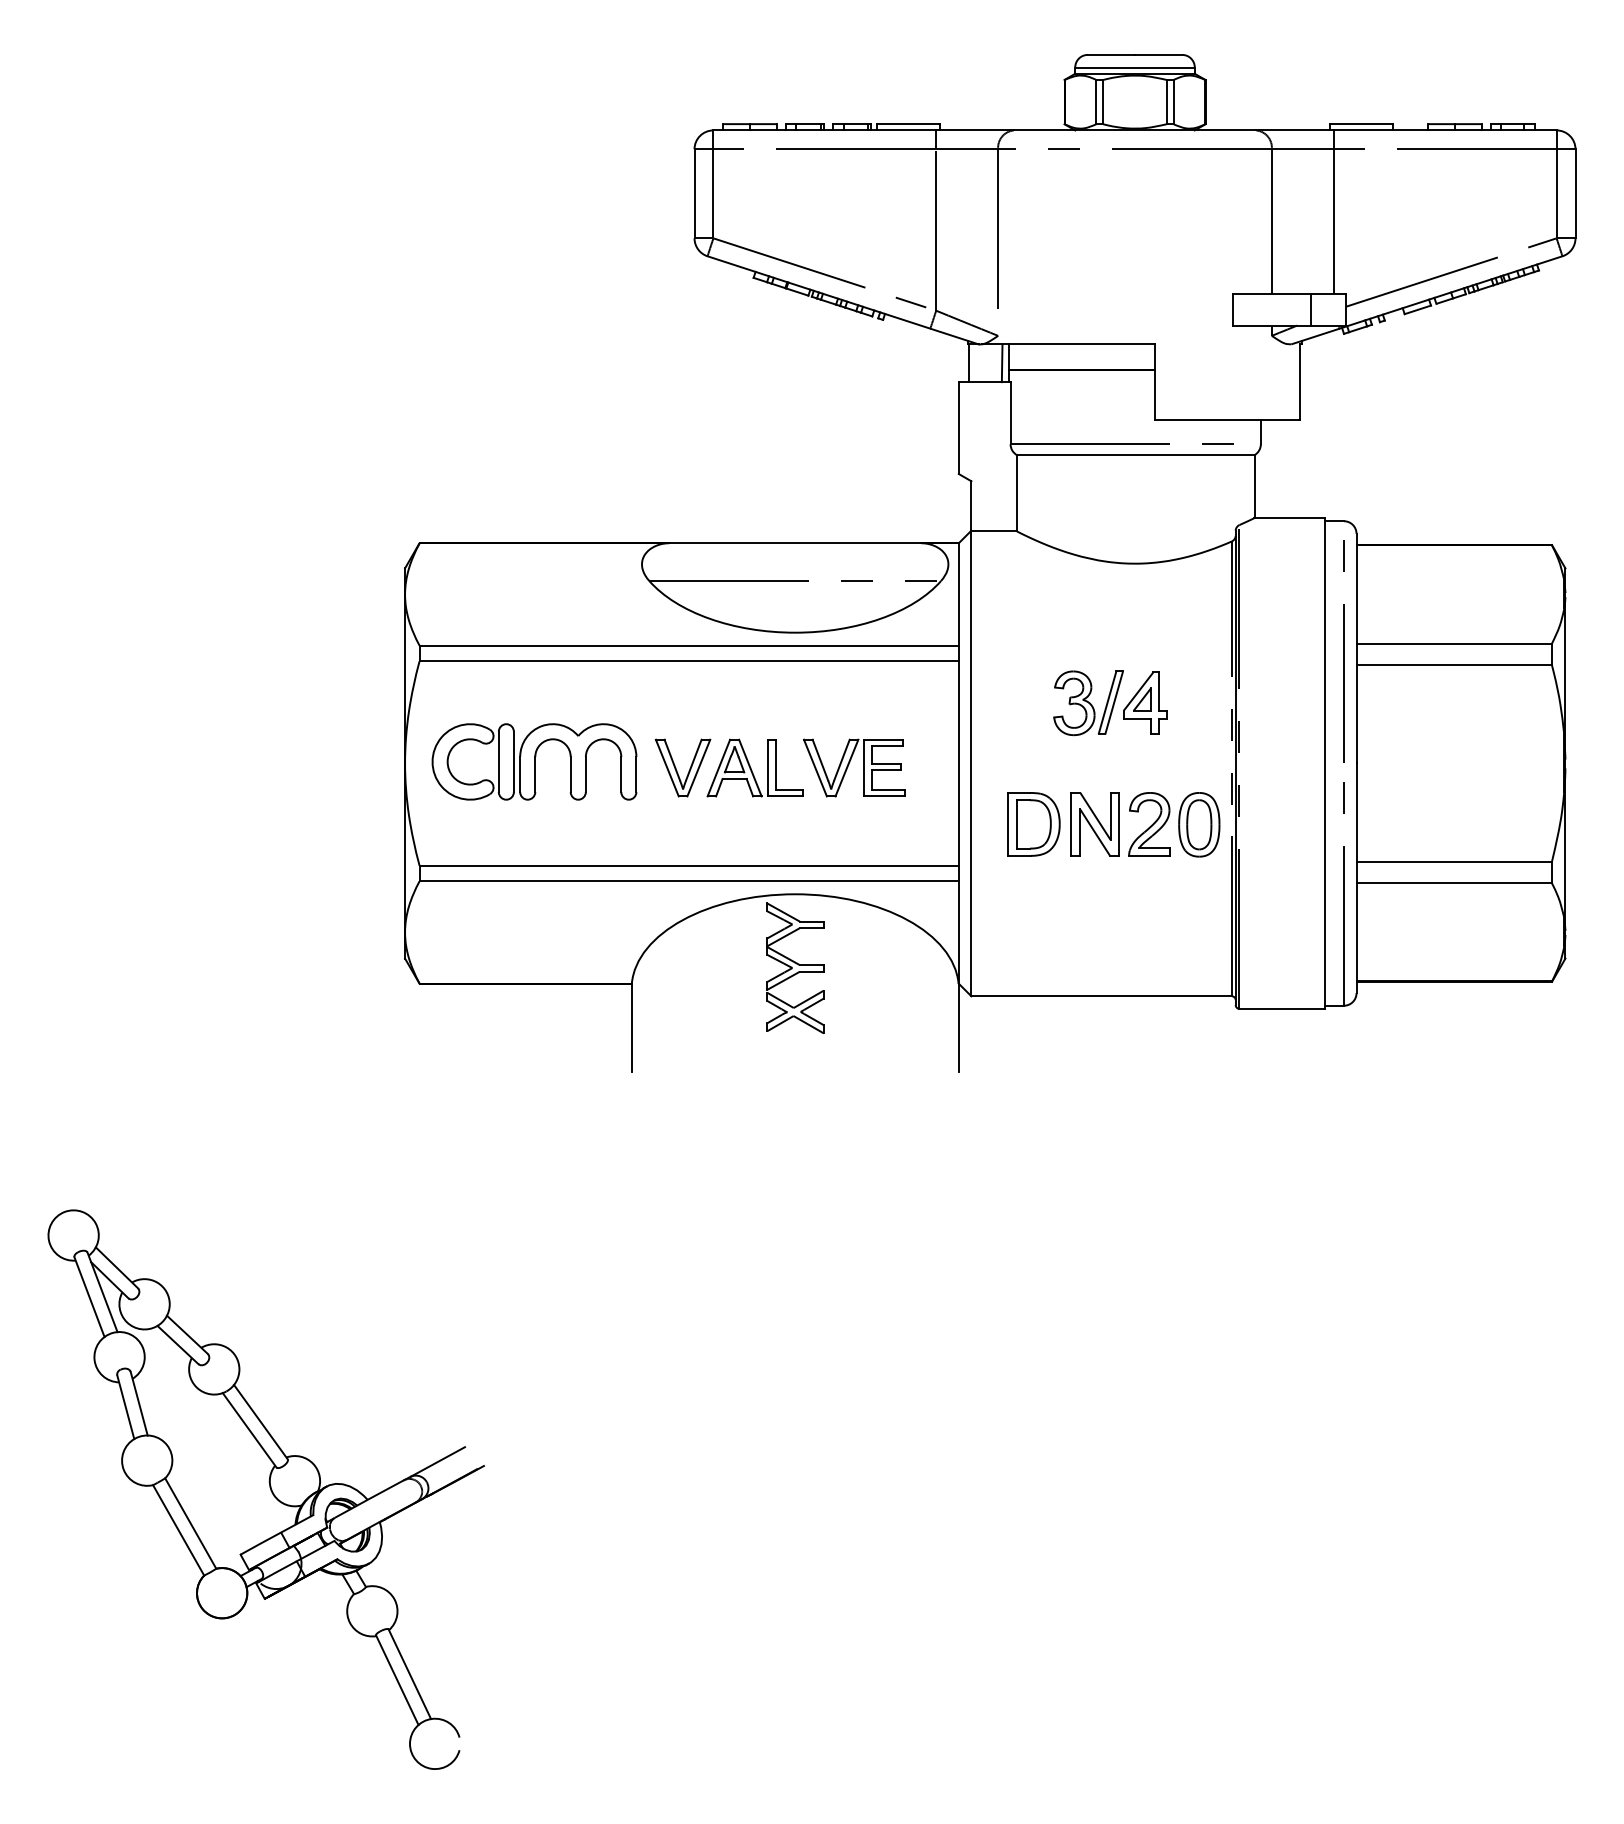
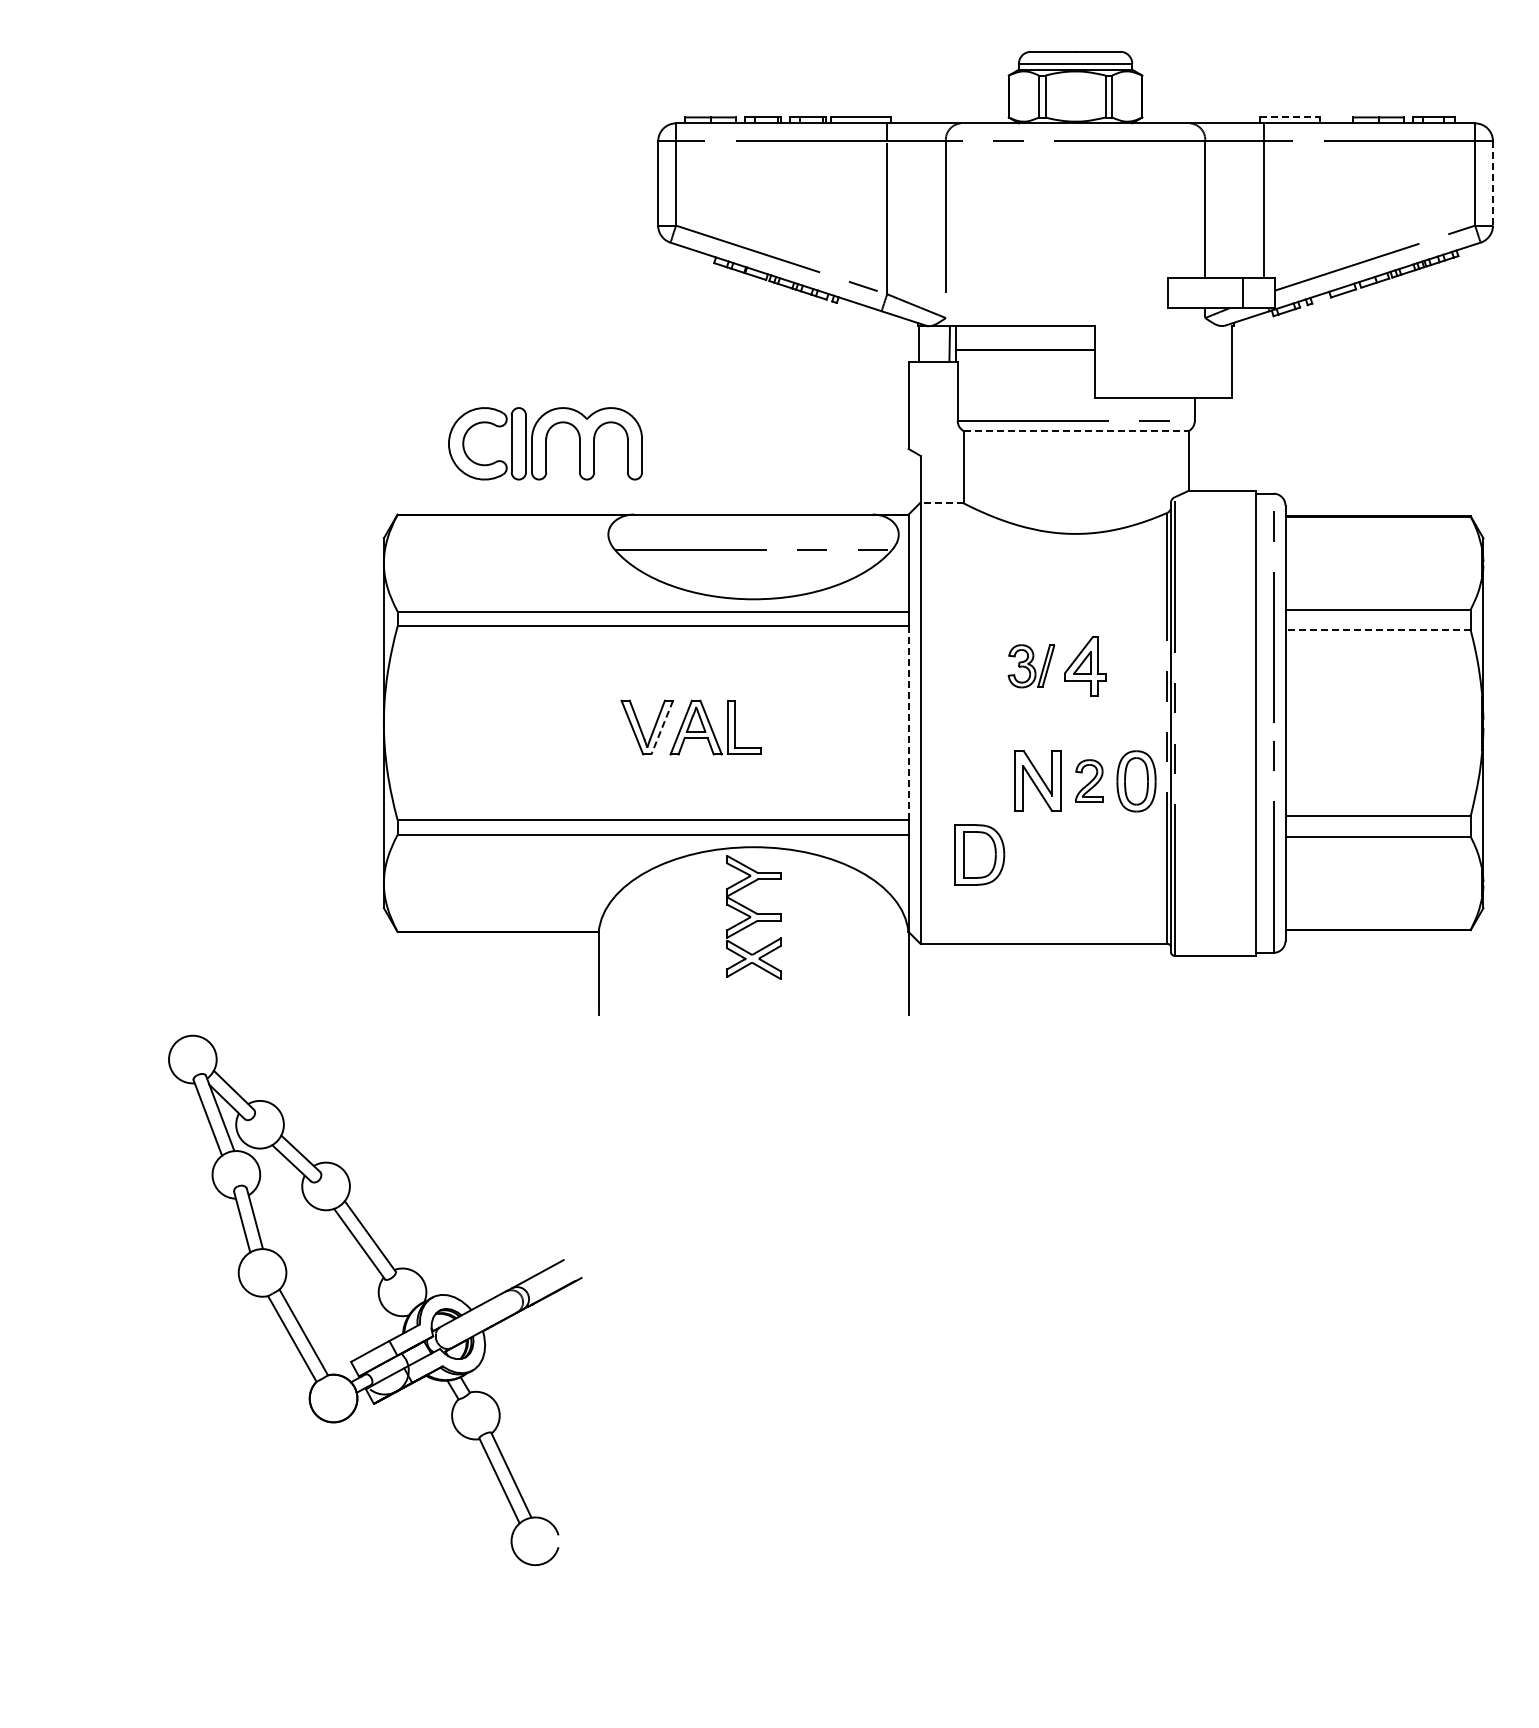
line: (1361, 124) -> (1290, 117), solid -> dashed
line: (1576, 193) -> (1493, 183), solid -> dashed
line: (1135, 455) -> (1076, 431), solid -> dashed
line: (994, 531) -> (942, 503), solid -> dashed
line: (1454, 665) -> (1378, 630), solid -> dashed
part: (1088, 703) -> (1031, 666), size x0.7
part: (534, 761) -> (545, 443), moved
line: (958, 763) -> (908, 723), solid -> dashed
line: (699, 767) -> (662, 727), solid -> dashed
part: (854, 767) -> (809, 727), removed
part: (1033, 823) -> (979, 854), moved
part: (1149, 823) -> (1089, 780), size x0.7
part: (266, 1489) -> (375, 1300), moved

